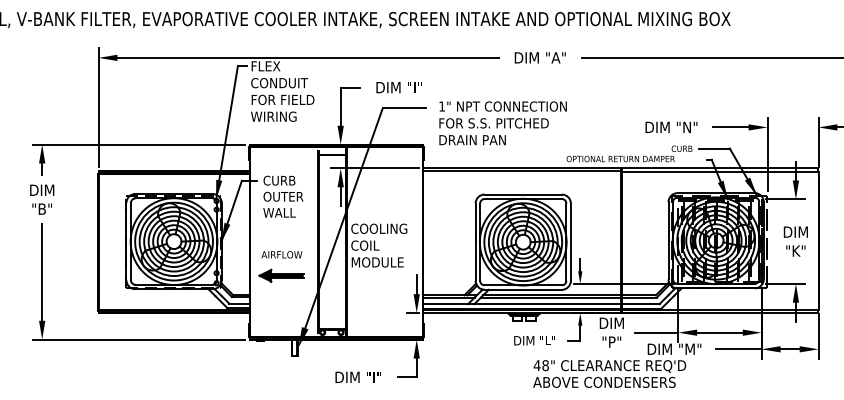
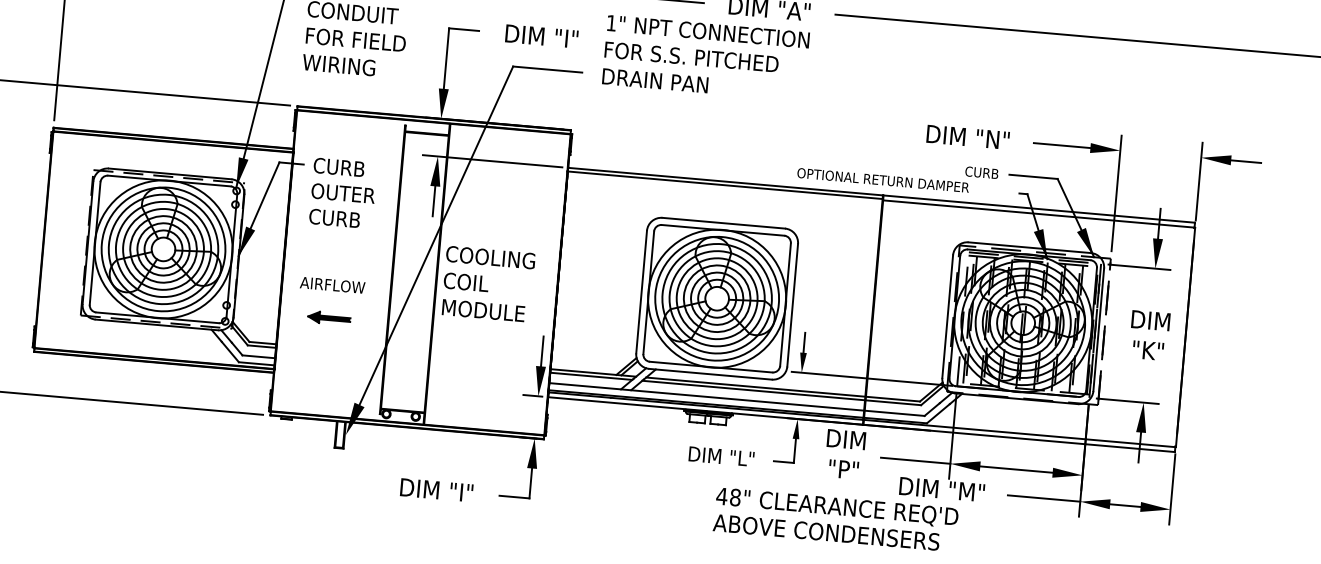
text: (502, 123) -> (704, 58), moved
text: (279, 212) -> (334, 217), WALL -> CURB
part: (281, 275) -> (329, 318), size x0.6

